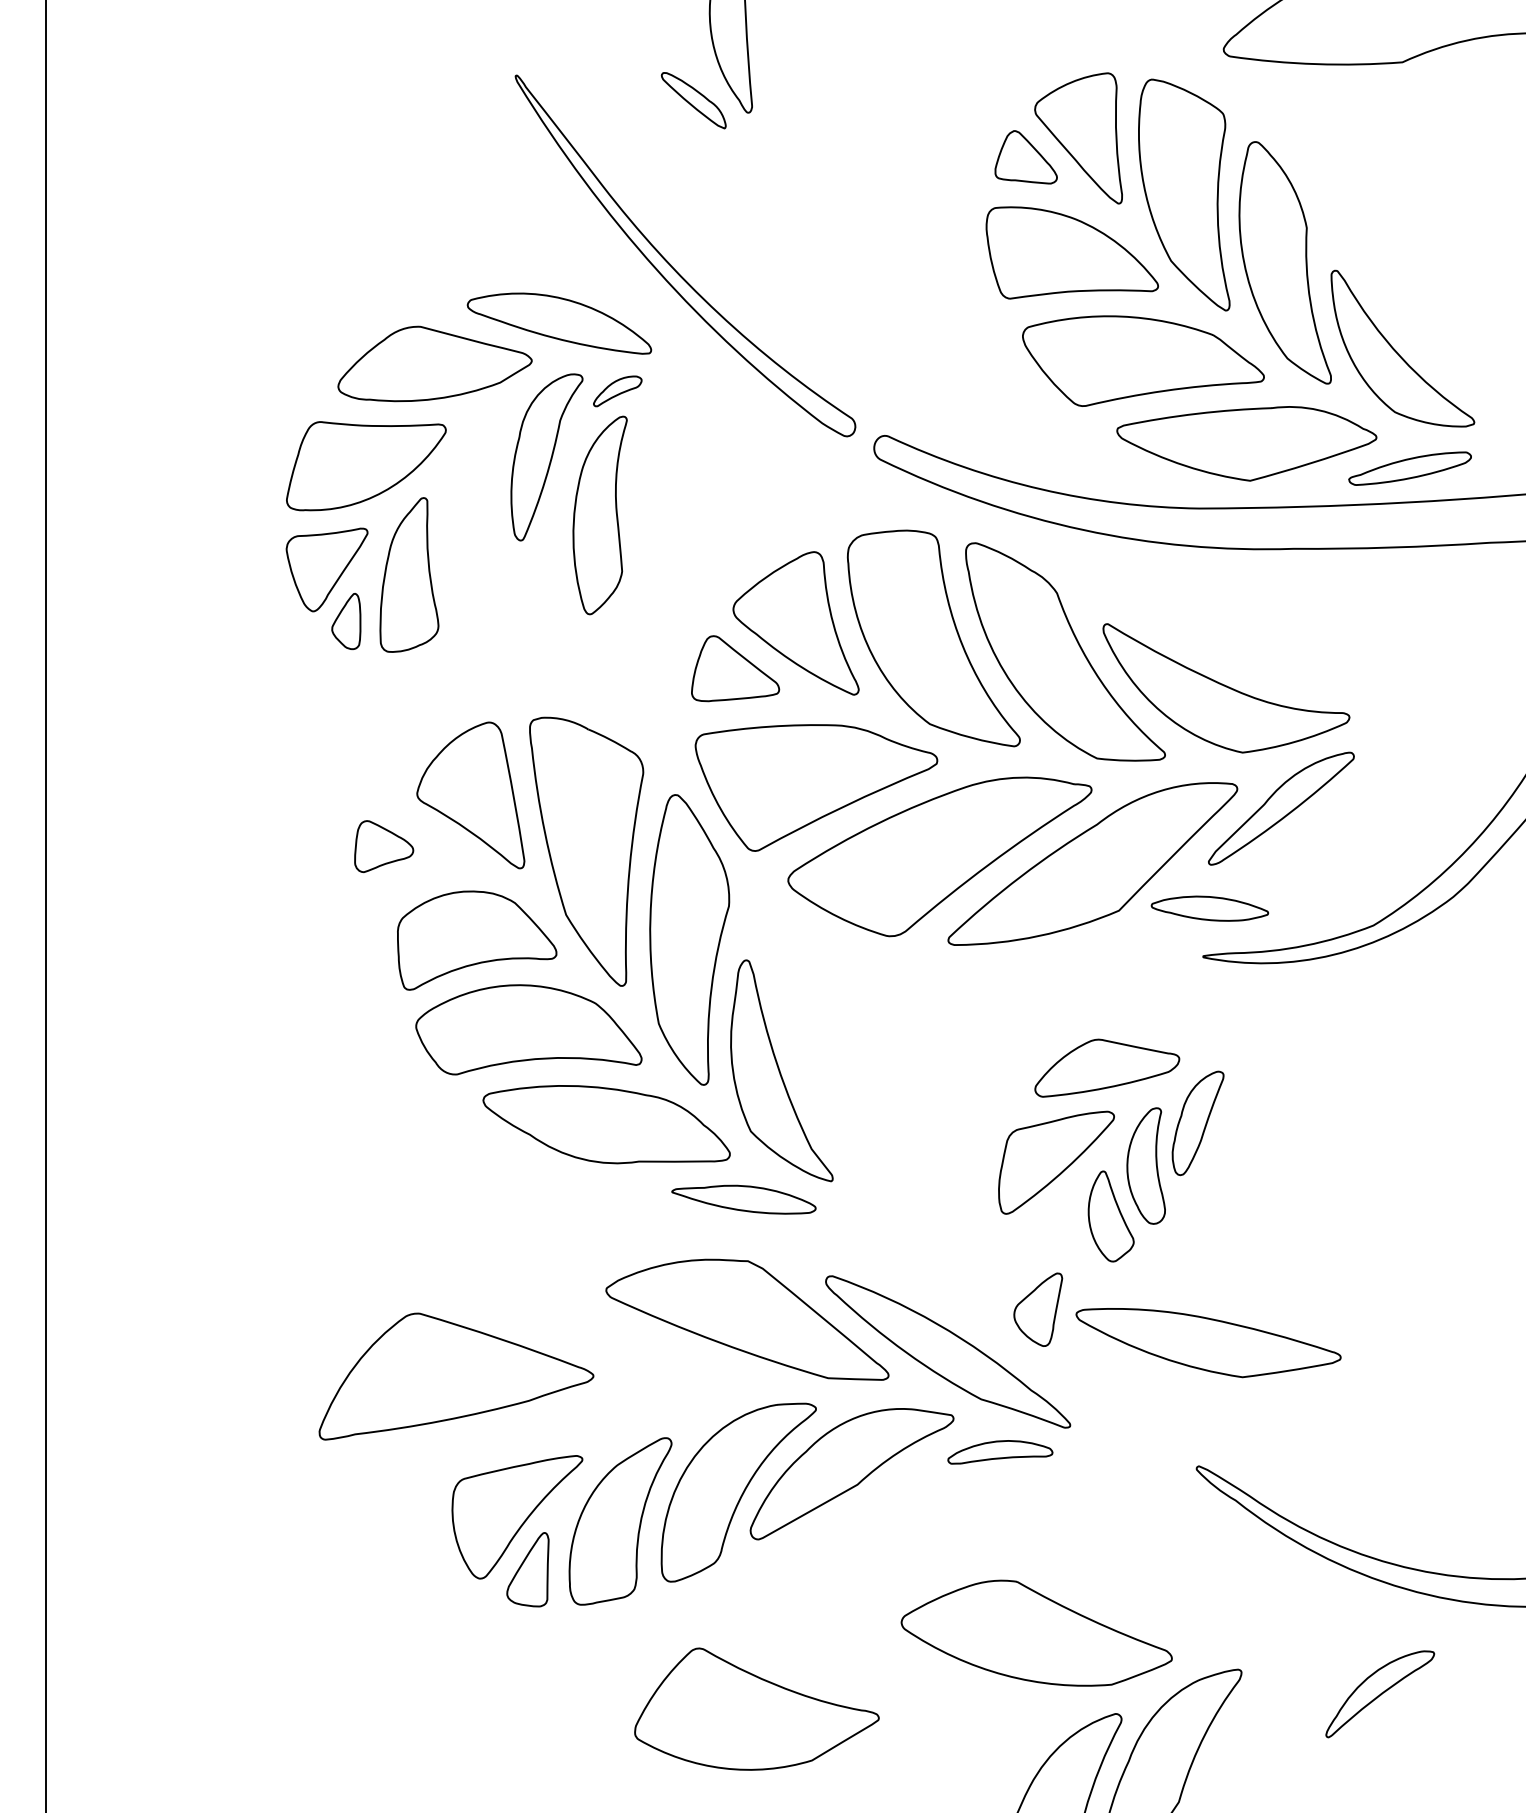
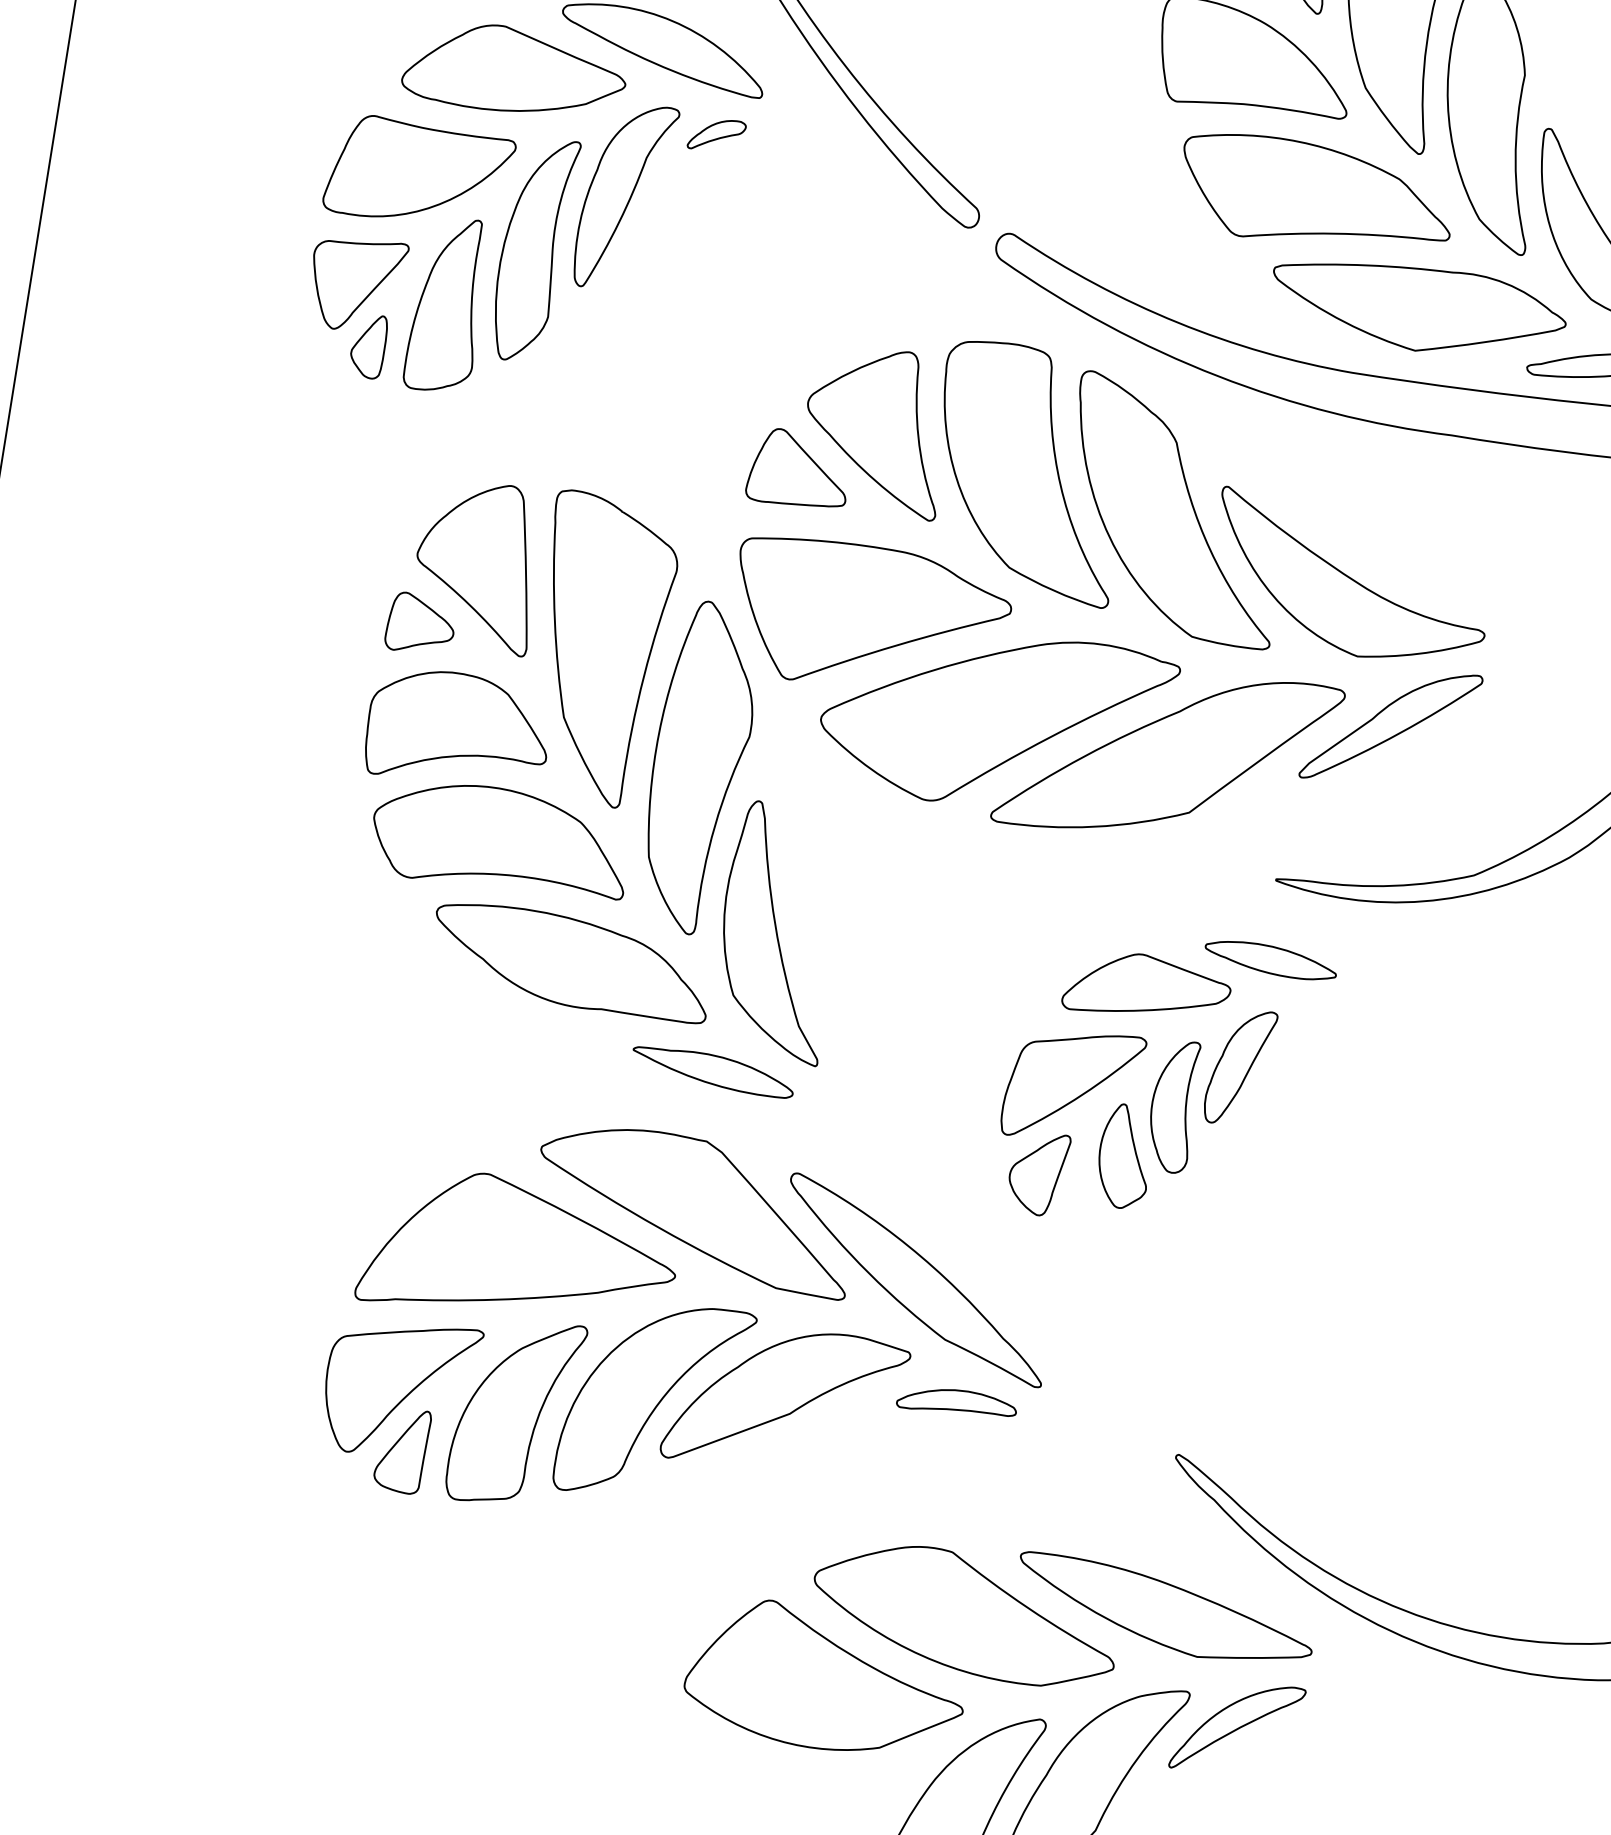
part: (599, 515) -> (532, 249), moved
part: (384, 846) -> (421, 624), moved
part: (1209, 908) -> (1270, 959), moved
part: (1038, 1309) -> (1038, 1172), moved
part: (1208, 1343) -> (1164, 1612), moved
part: (456, 1376) -> (520, 1252), moved
part: (1380, 1694) -> (1237, 1728), moved
part: (756, 1708) -> (826, 1678), moved

